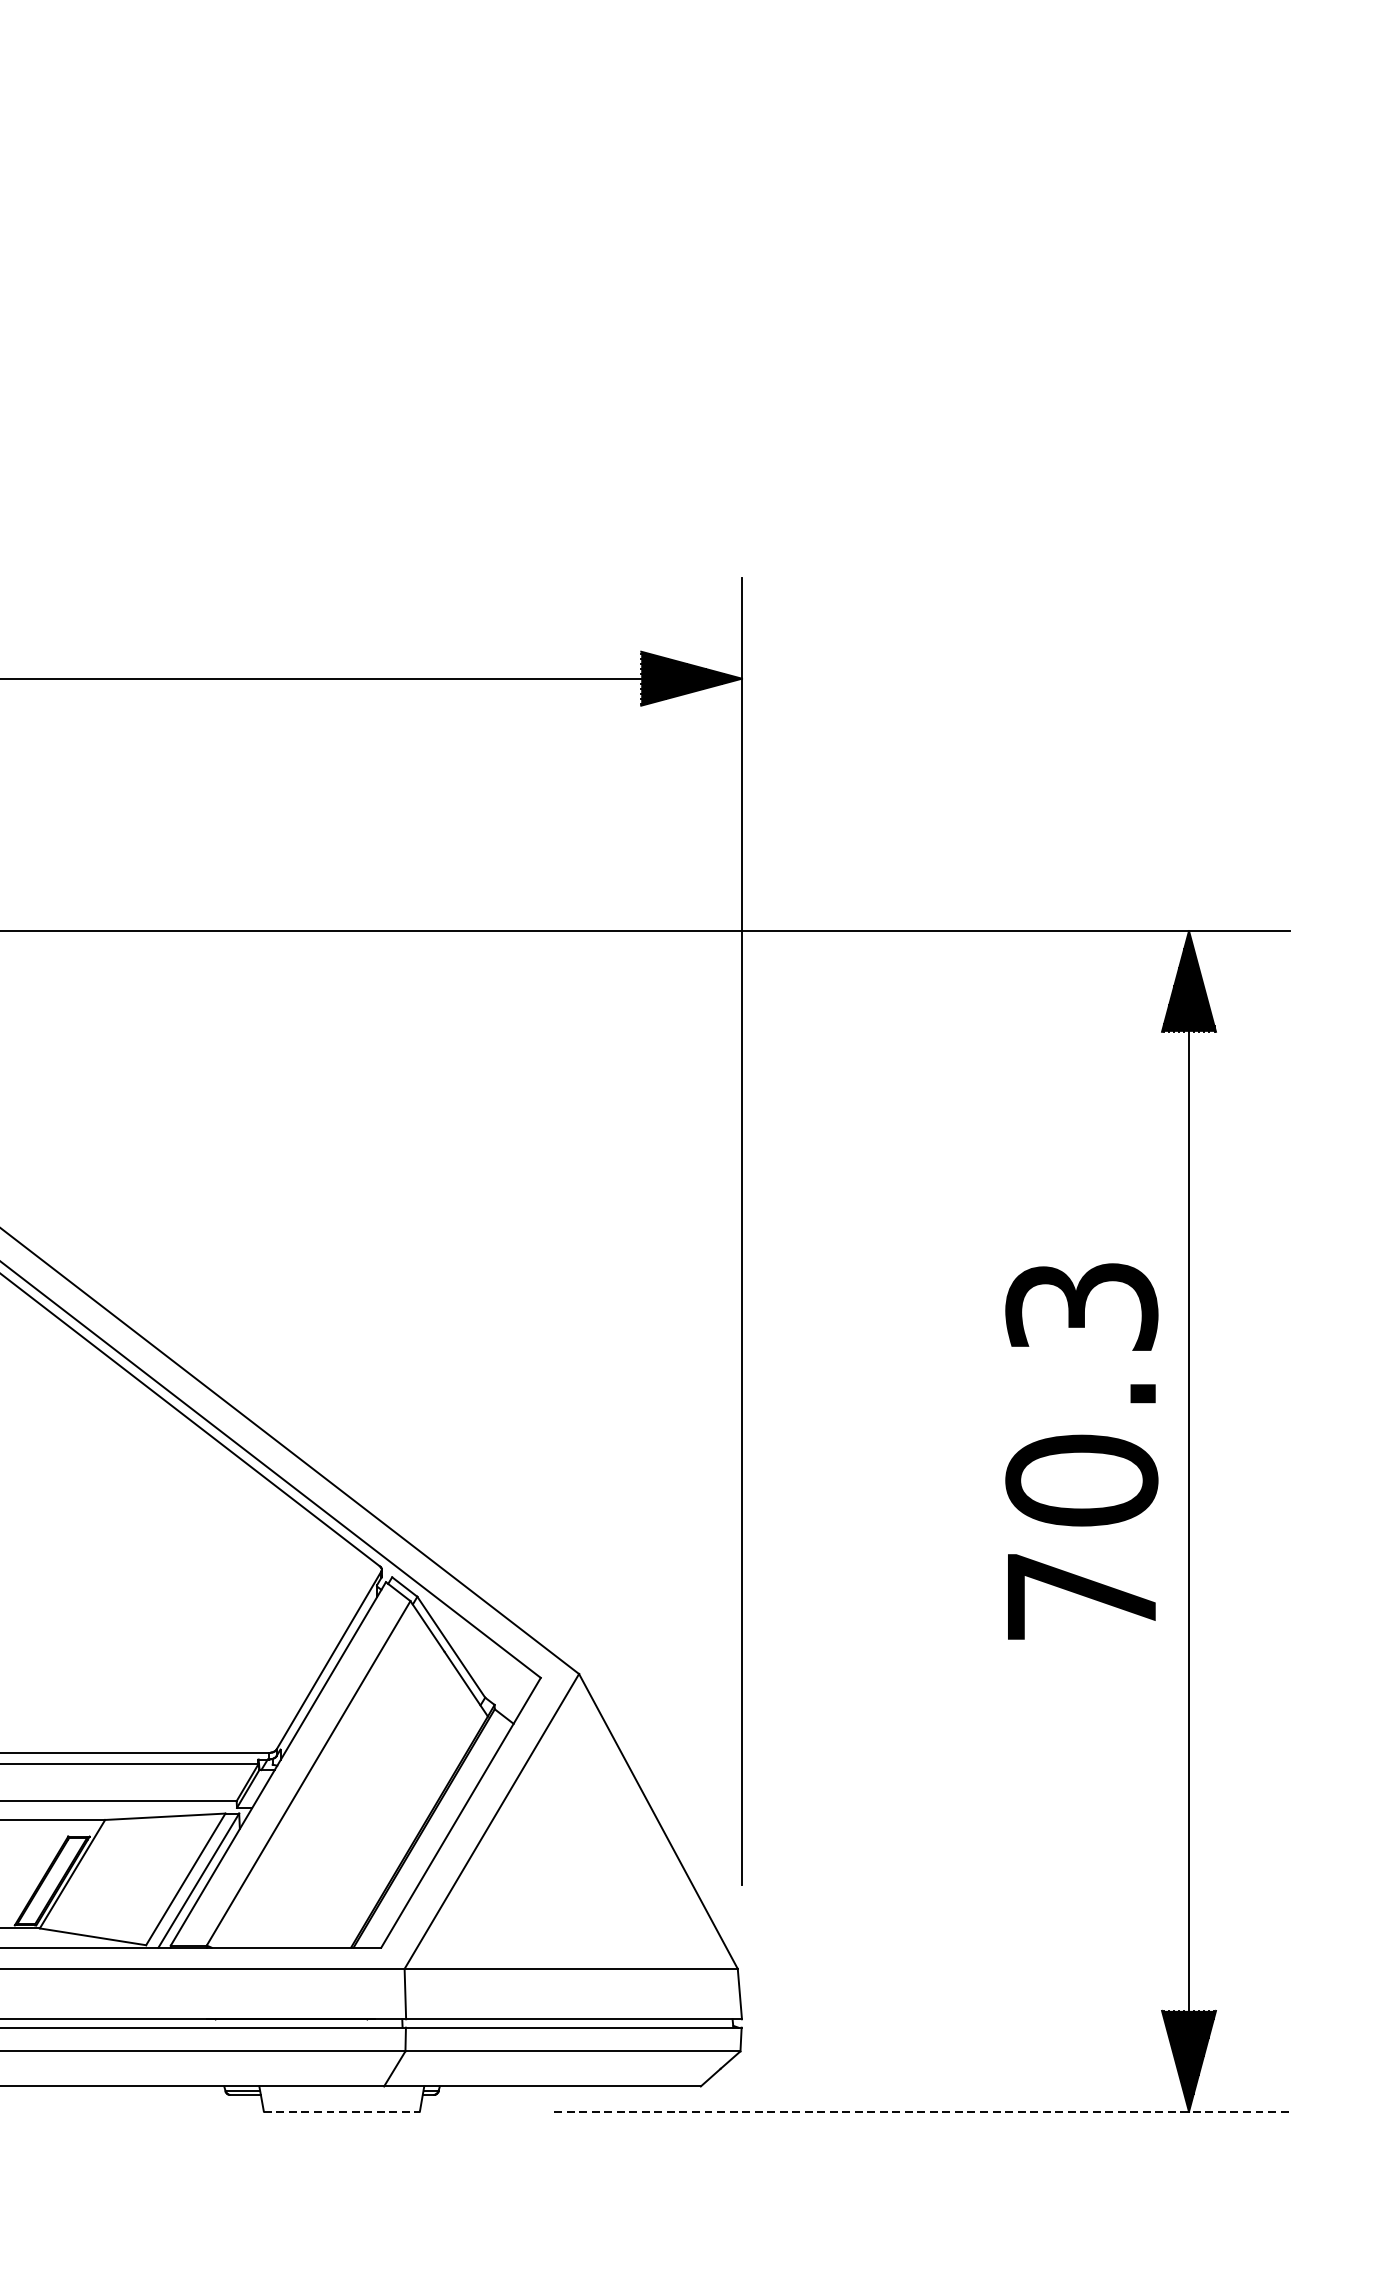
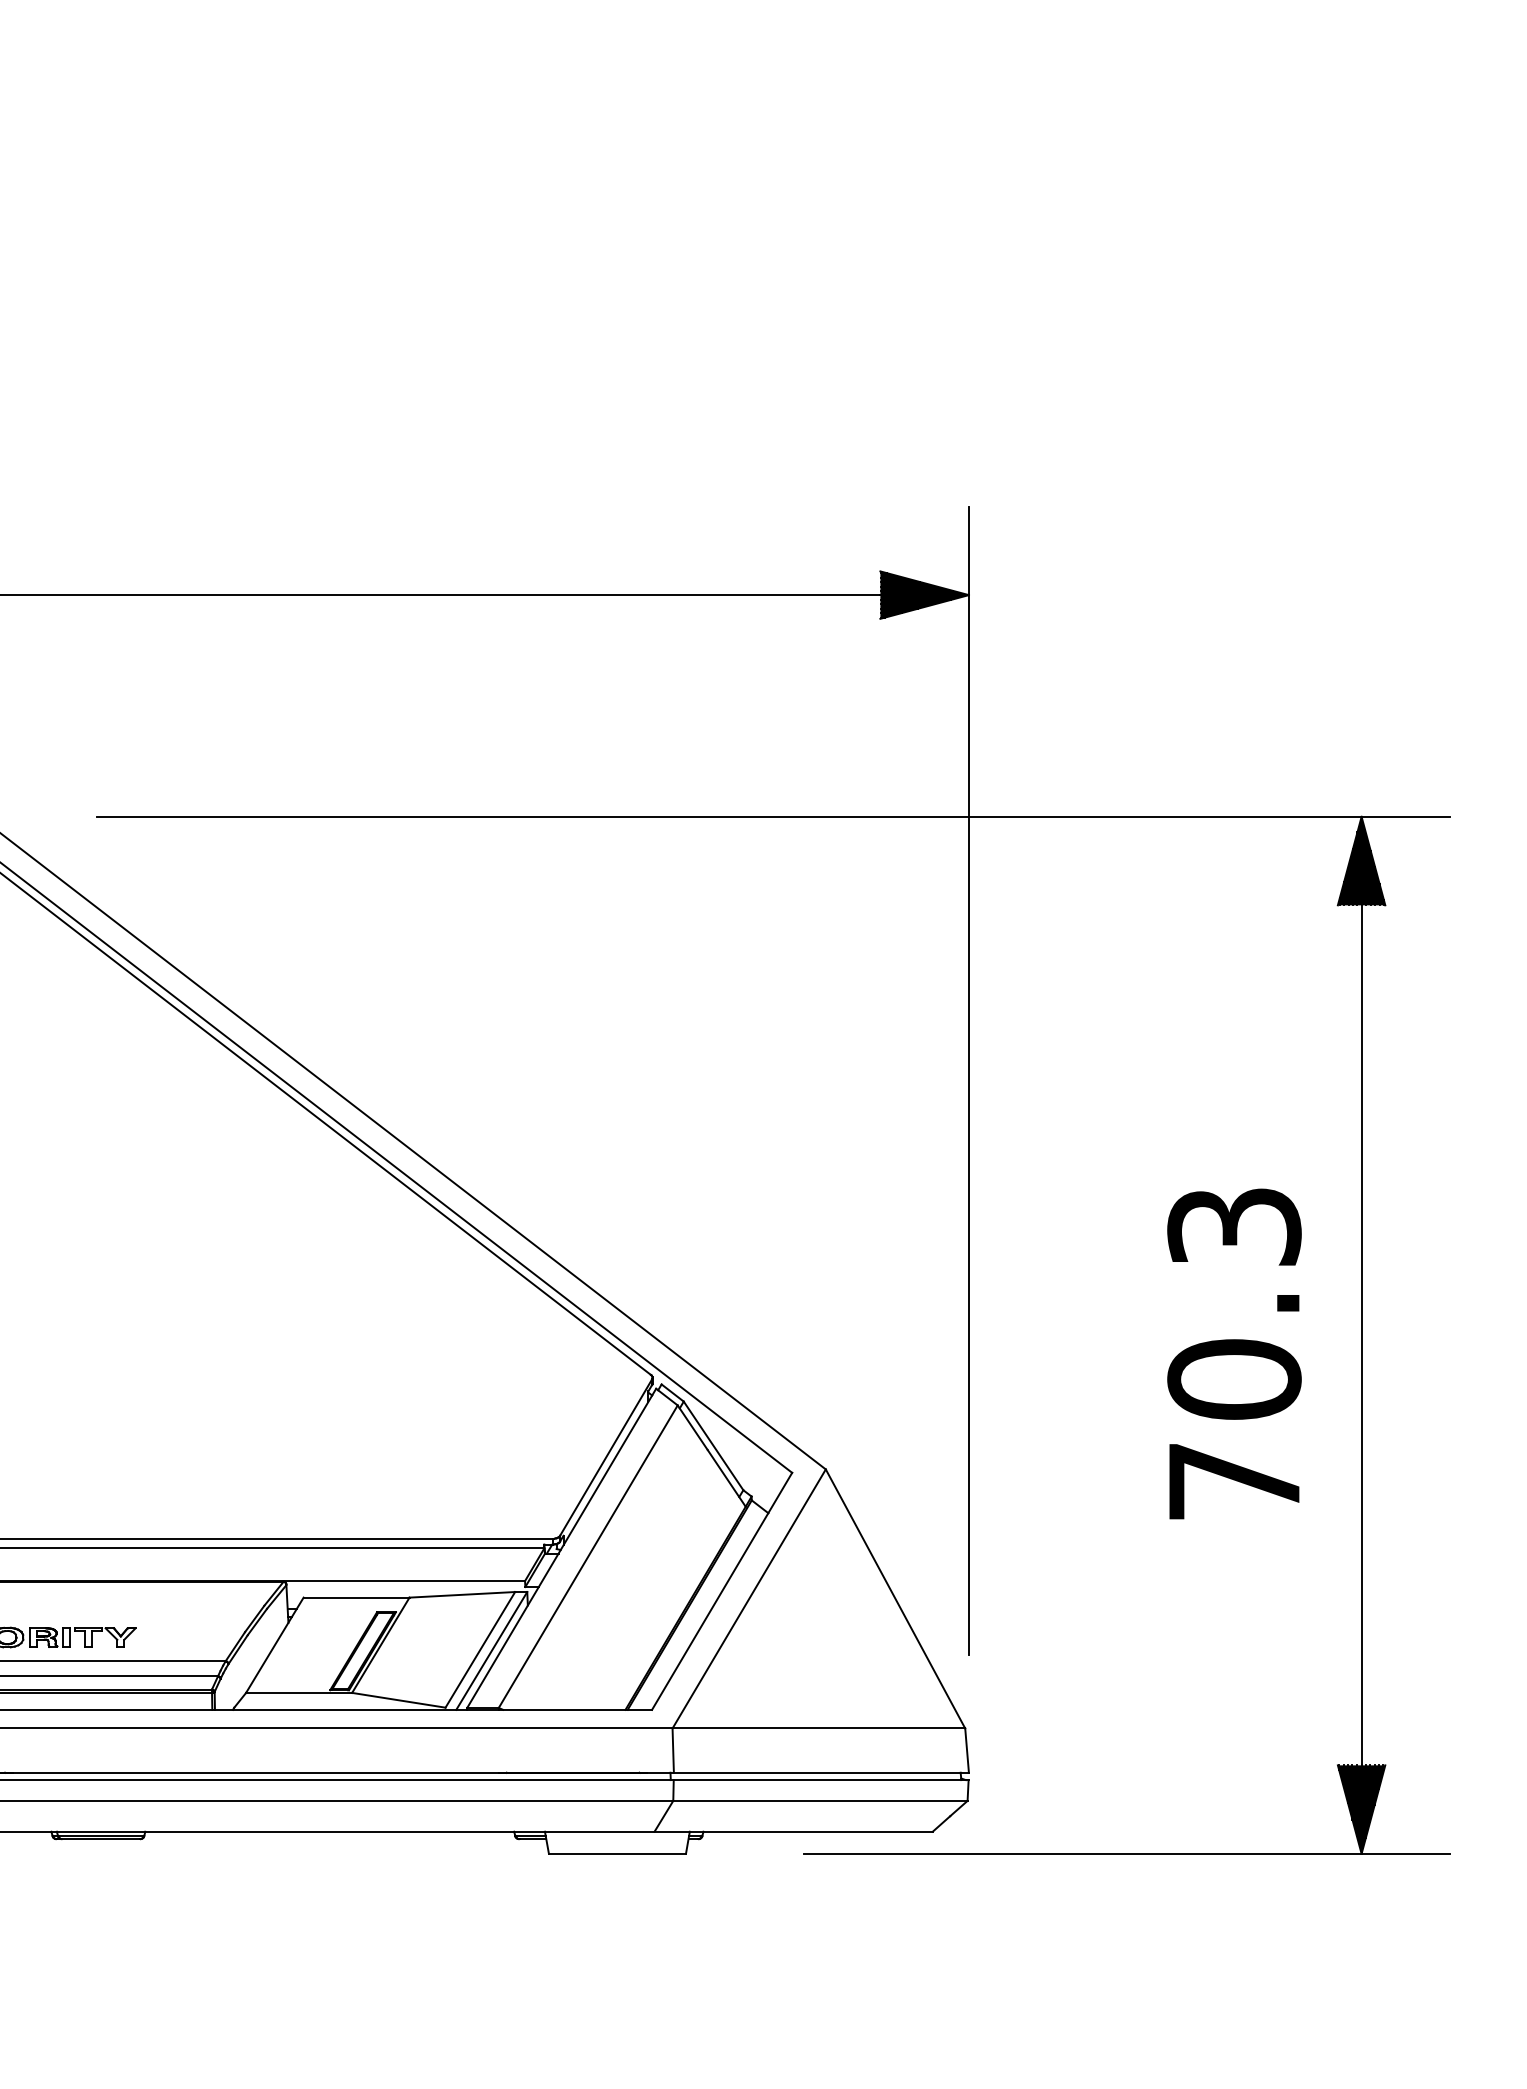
text: (1081, 1450) -> (1234, 1353), moved
line: (341, 2111) -> (617, 1853), dashed -> solid
line: (922, 2111) -> (1127, 1853), dashed -> solid

